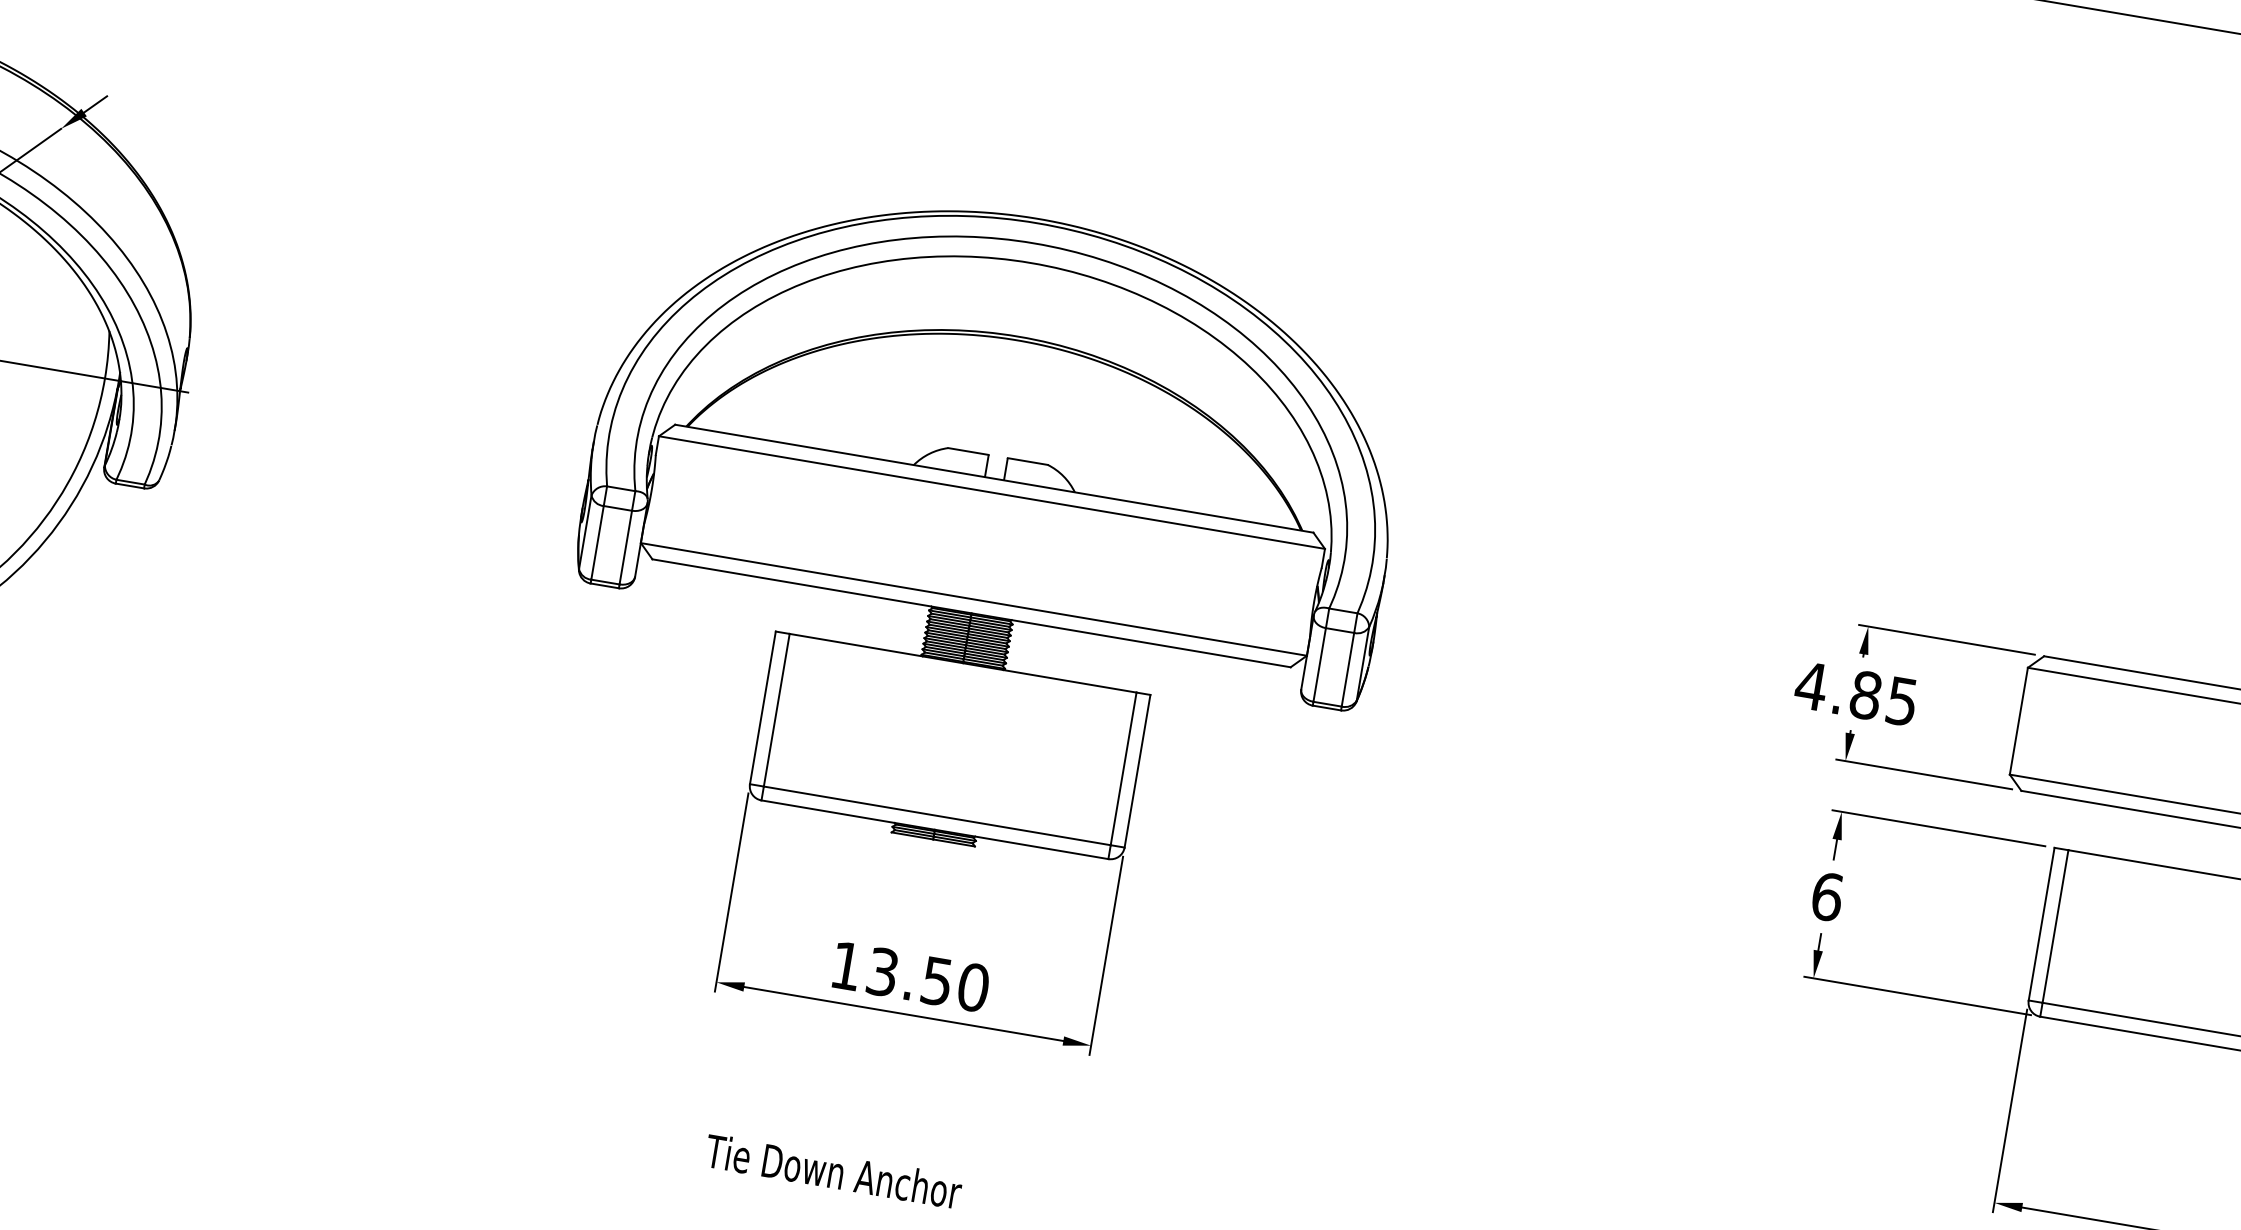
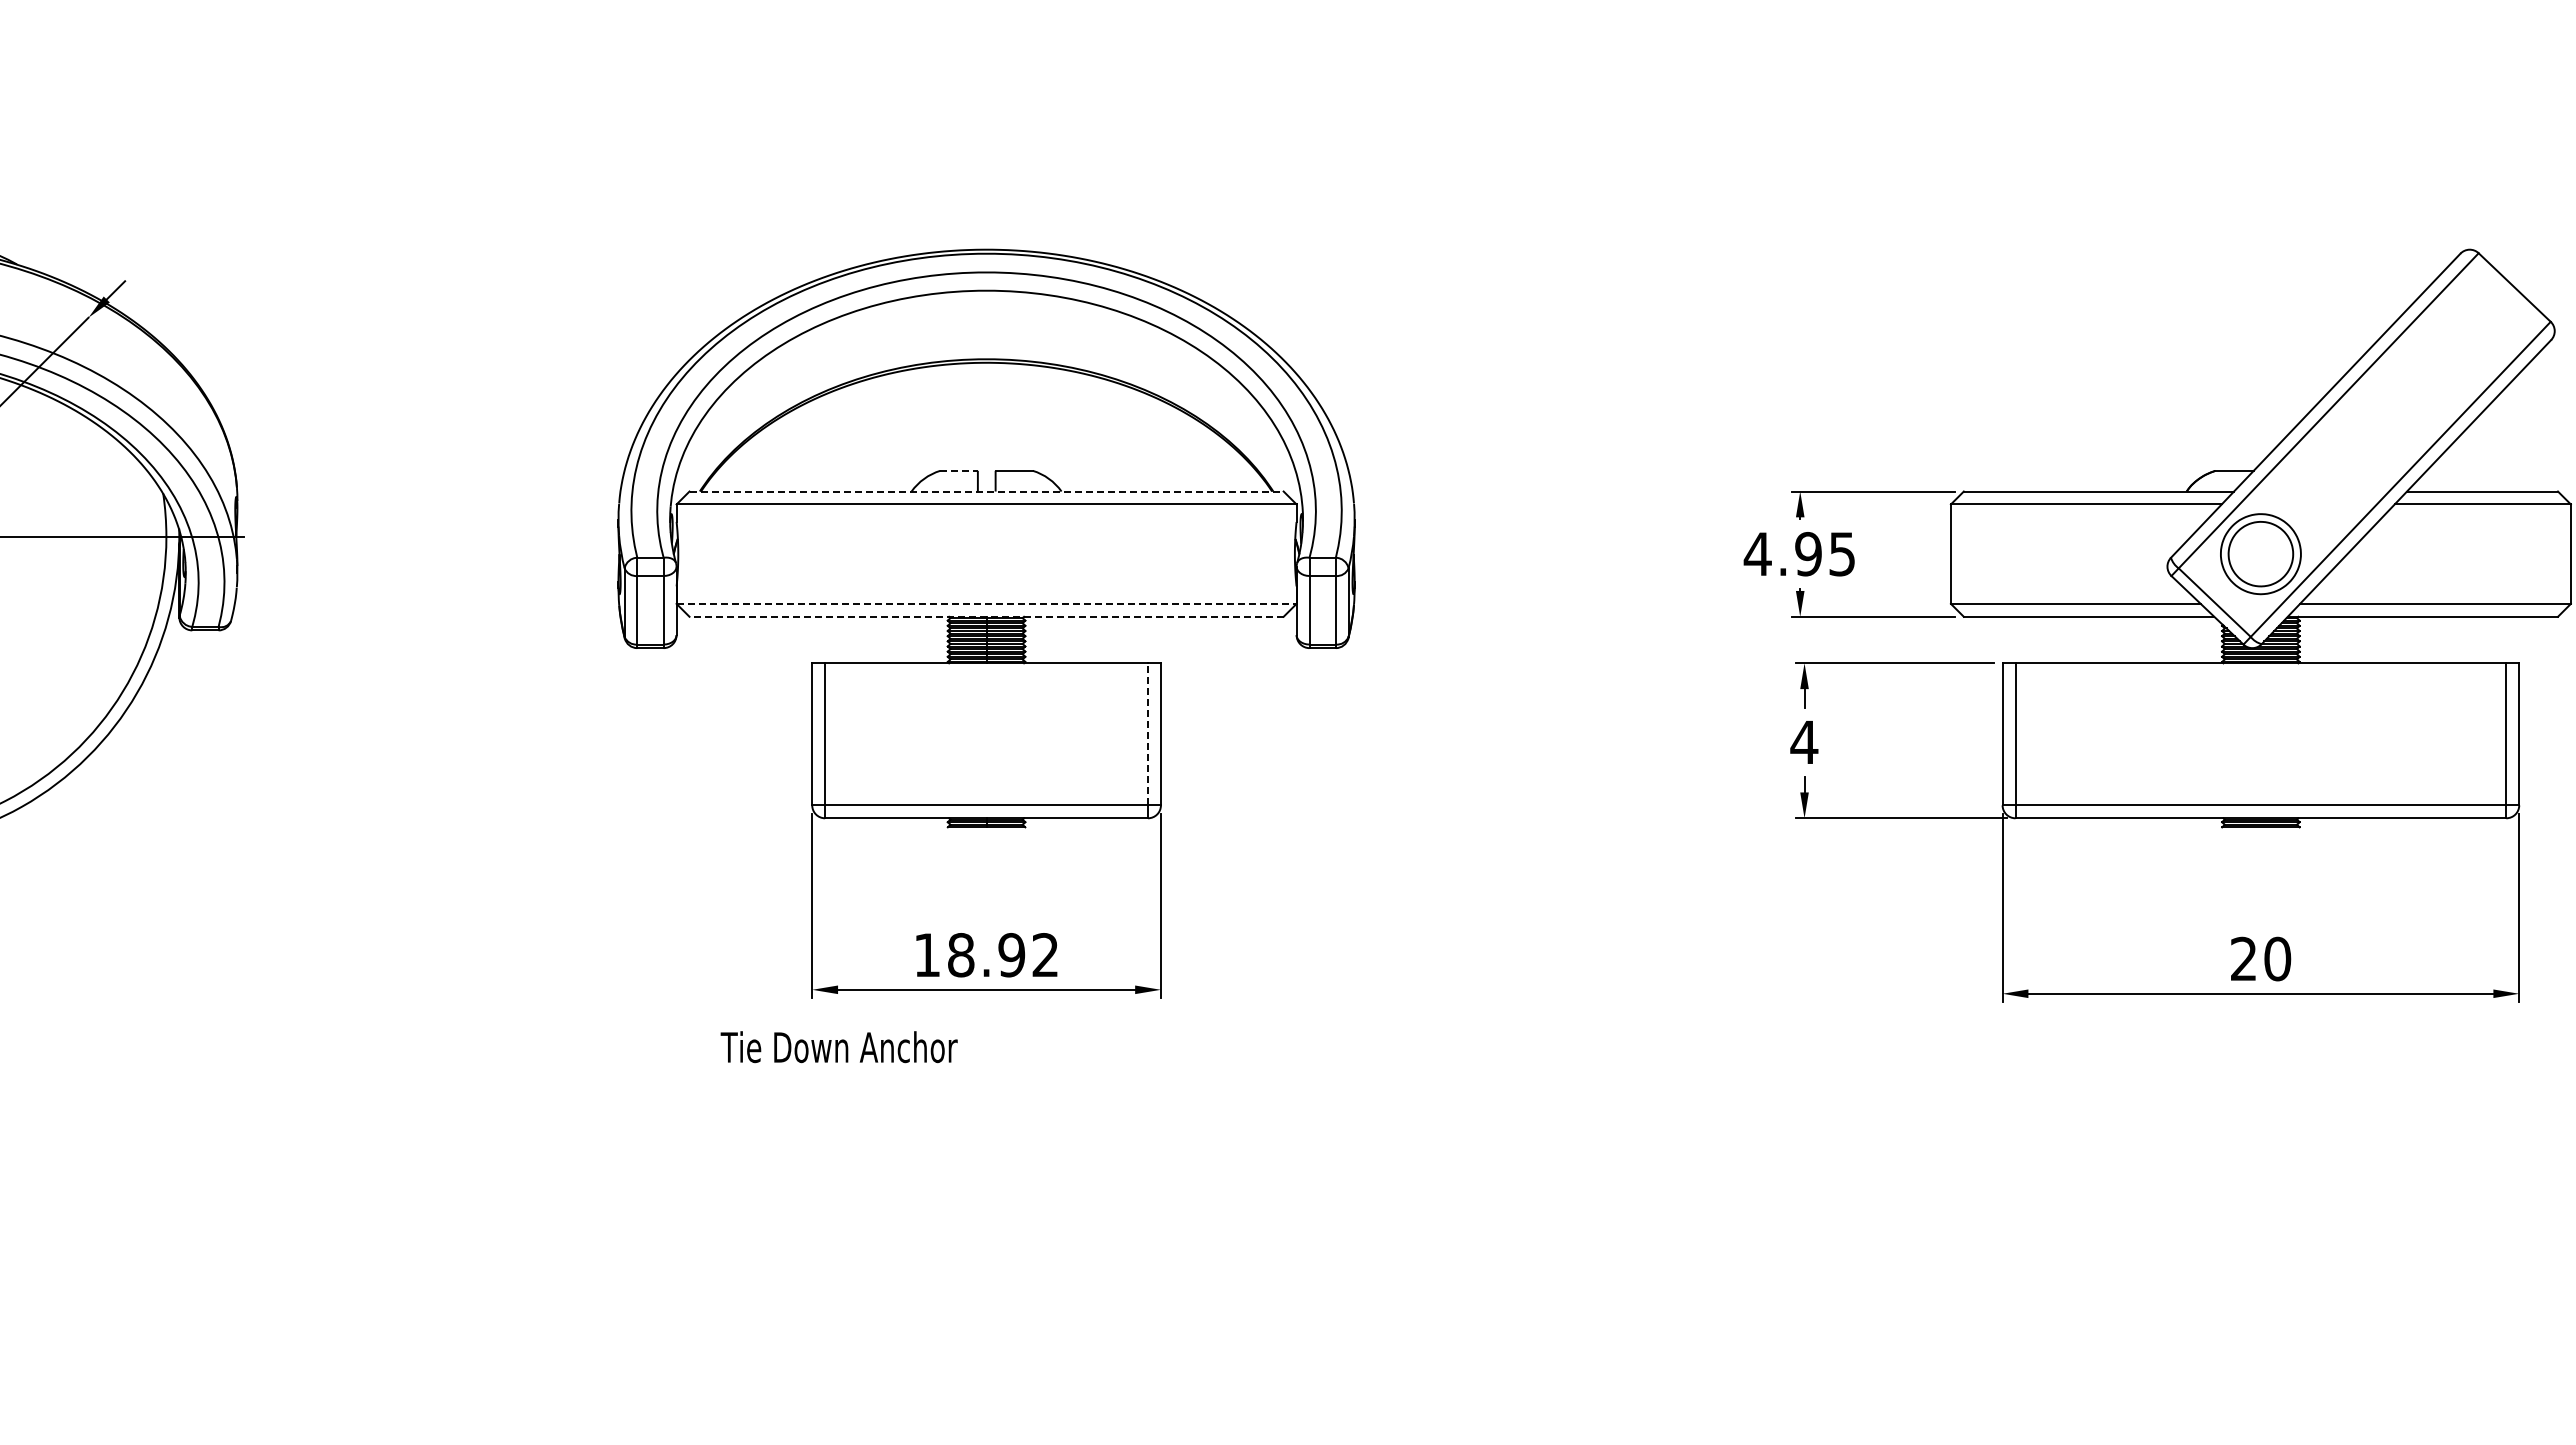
line: (969, 451) -> (959, 470), solid -> dashed
line: (995, 478) -> (987, 491), solid -> dashed
line: (973, 598) -> (986, 603), solid -> dashed
line: (971, 612) -> (986, 616), solid -> dashed
text: (1865, 695) -> (1808, 554), 4.85 -> 4.95
line: (1124, 768) -> (1148, 733), solid -> dashed
text: (1827, 896) -> (1804, 742), 6 -> 4
text: (928, 980) -> (1003, 955), 13.50 -> 18.92
text: (832, 1171) -> (838, 1047), moved

